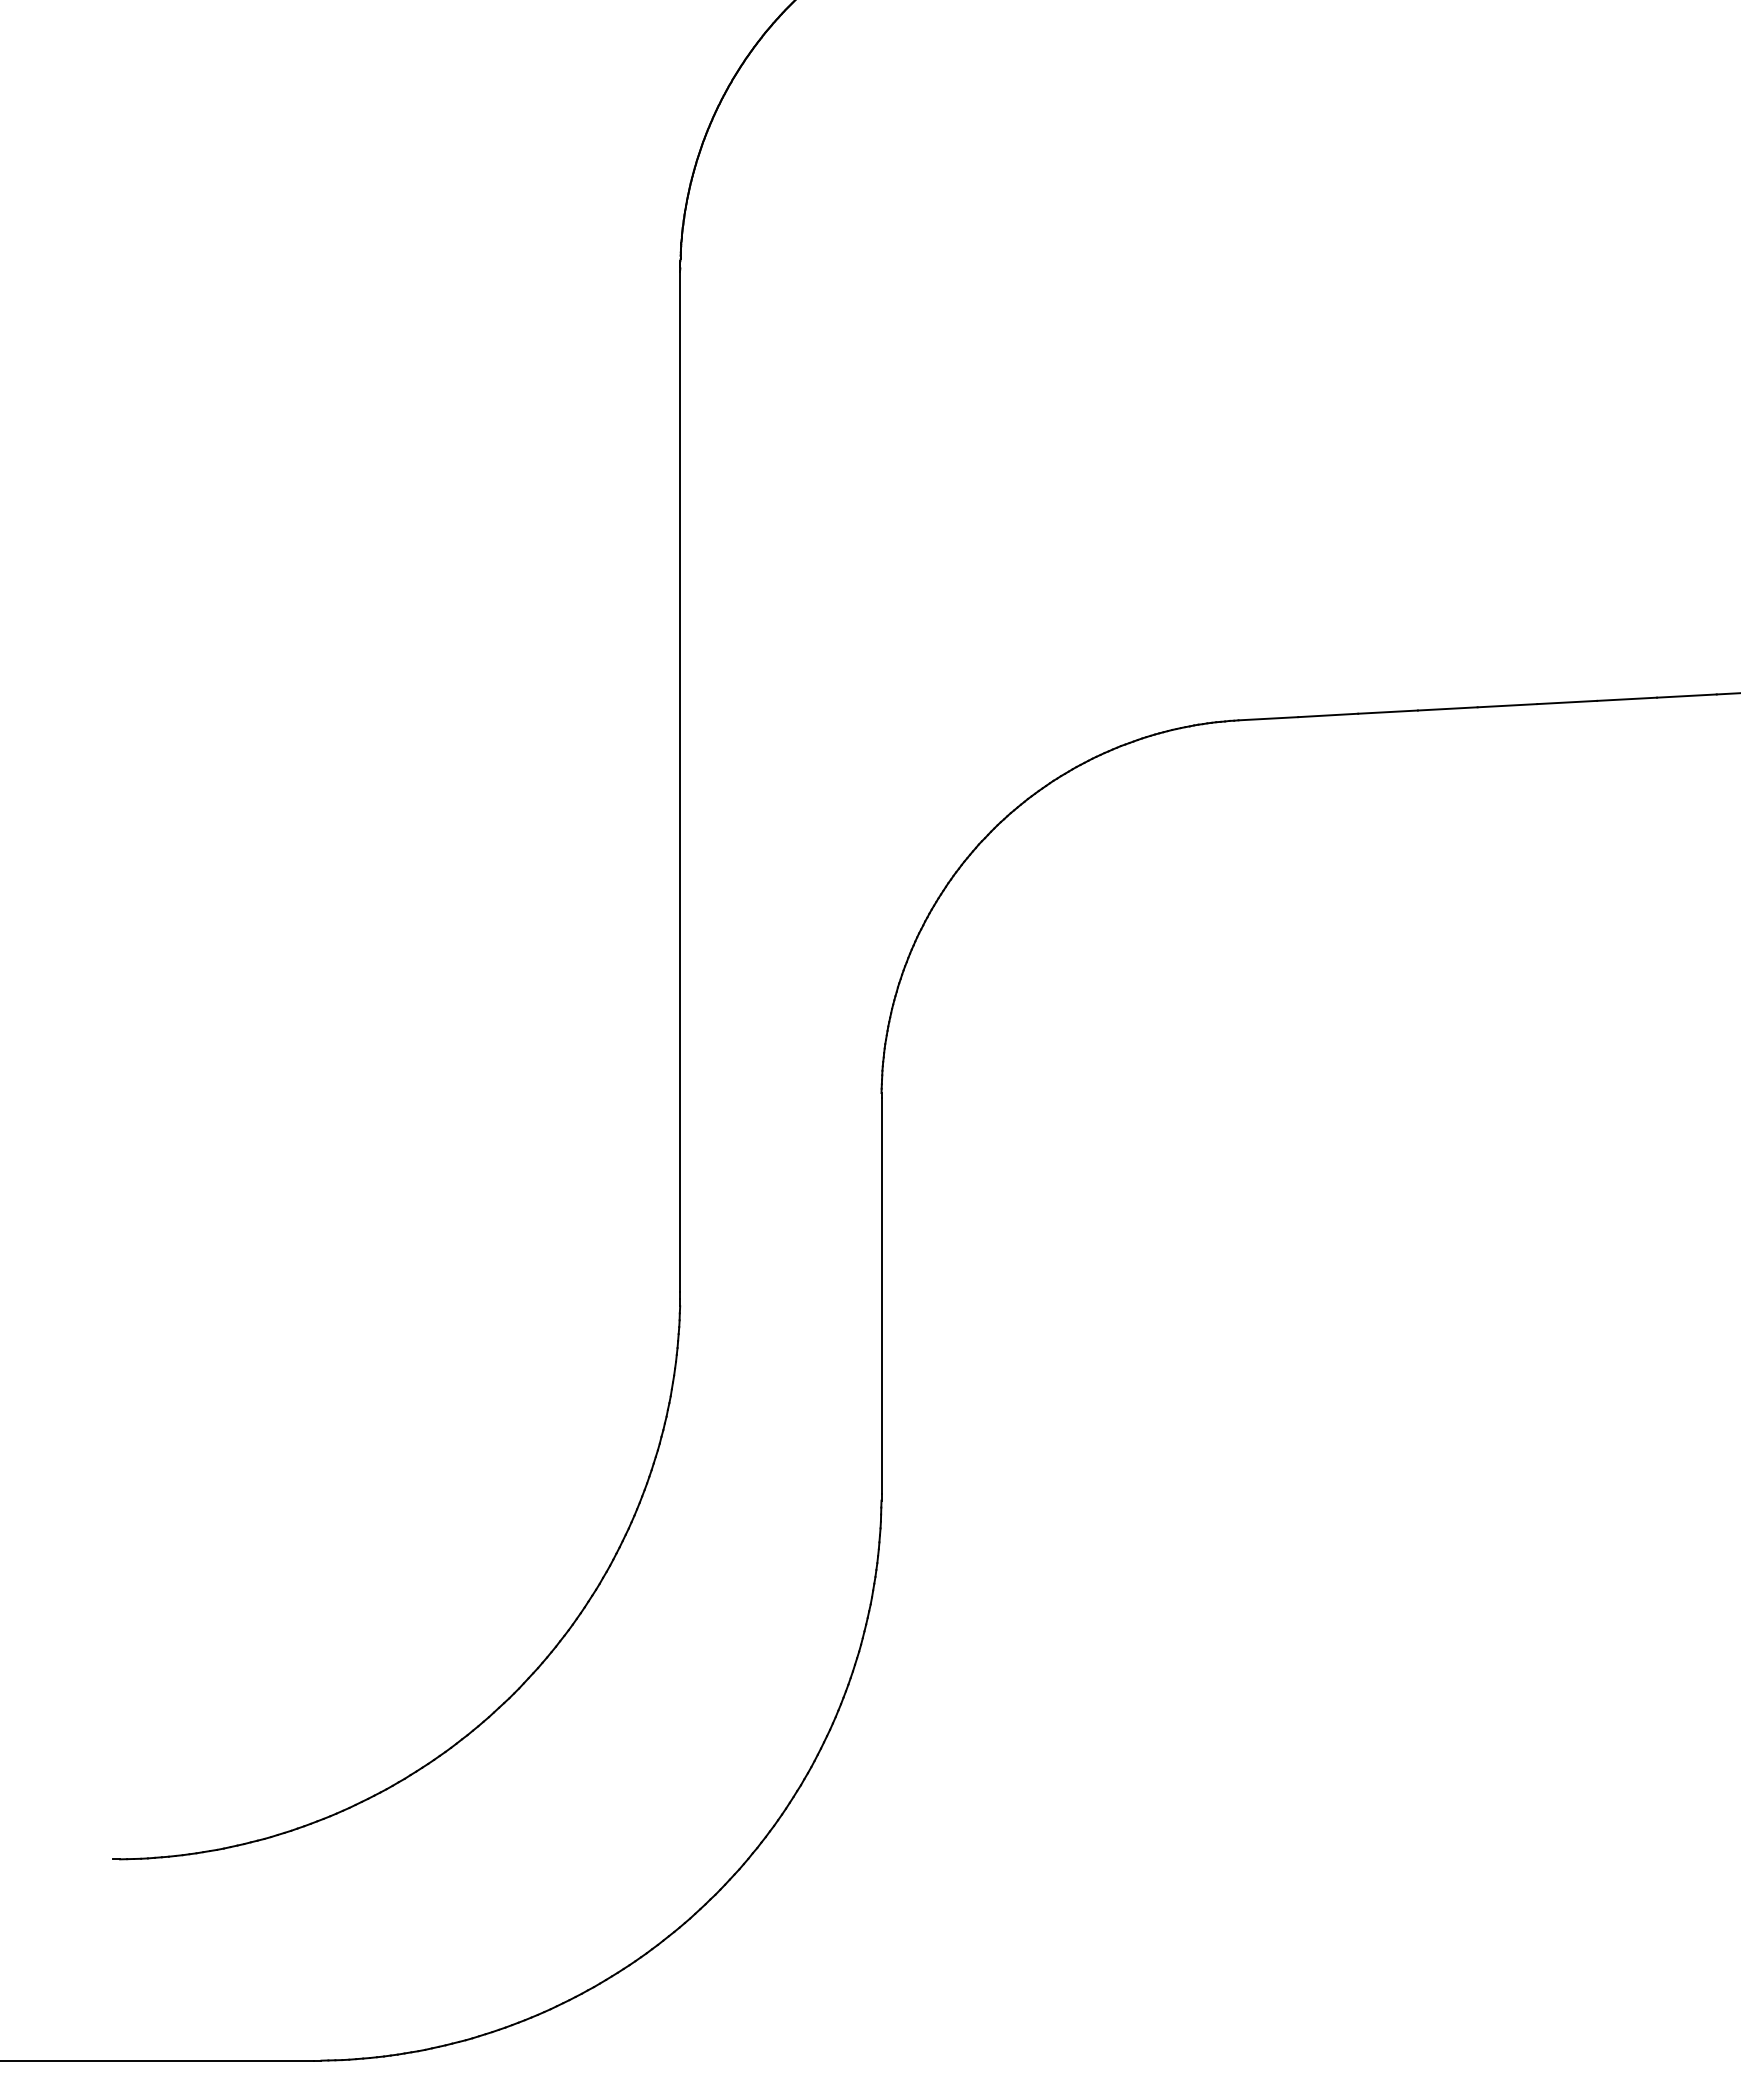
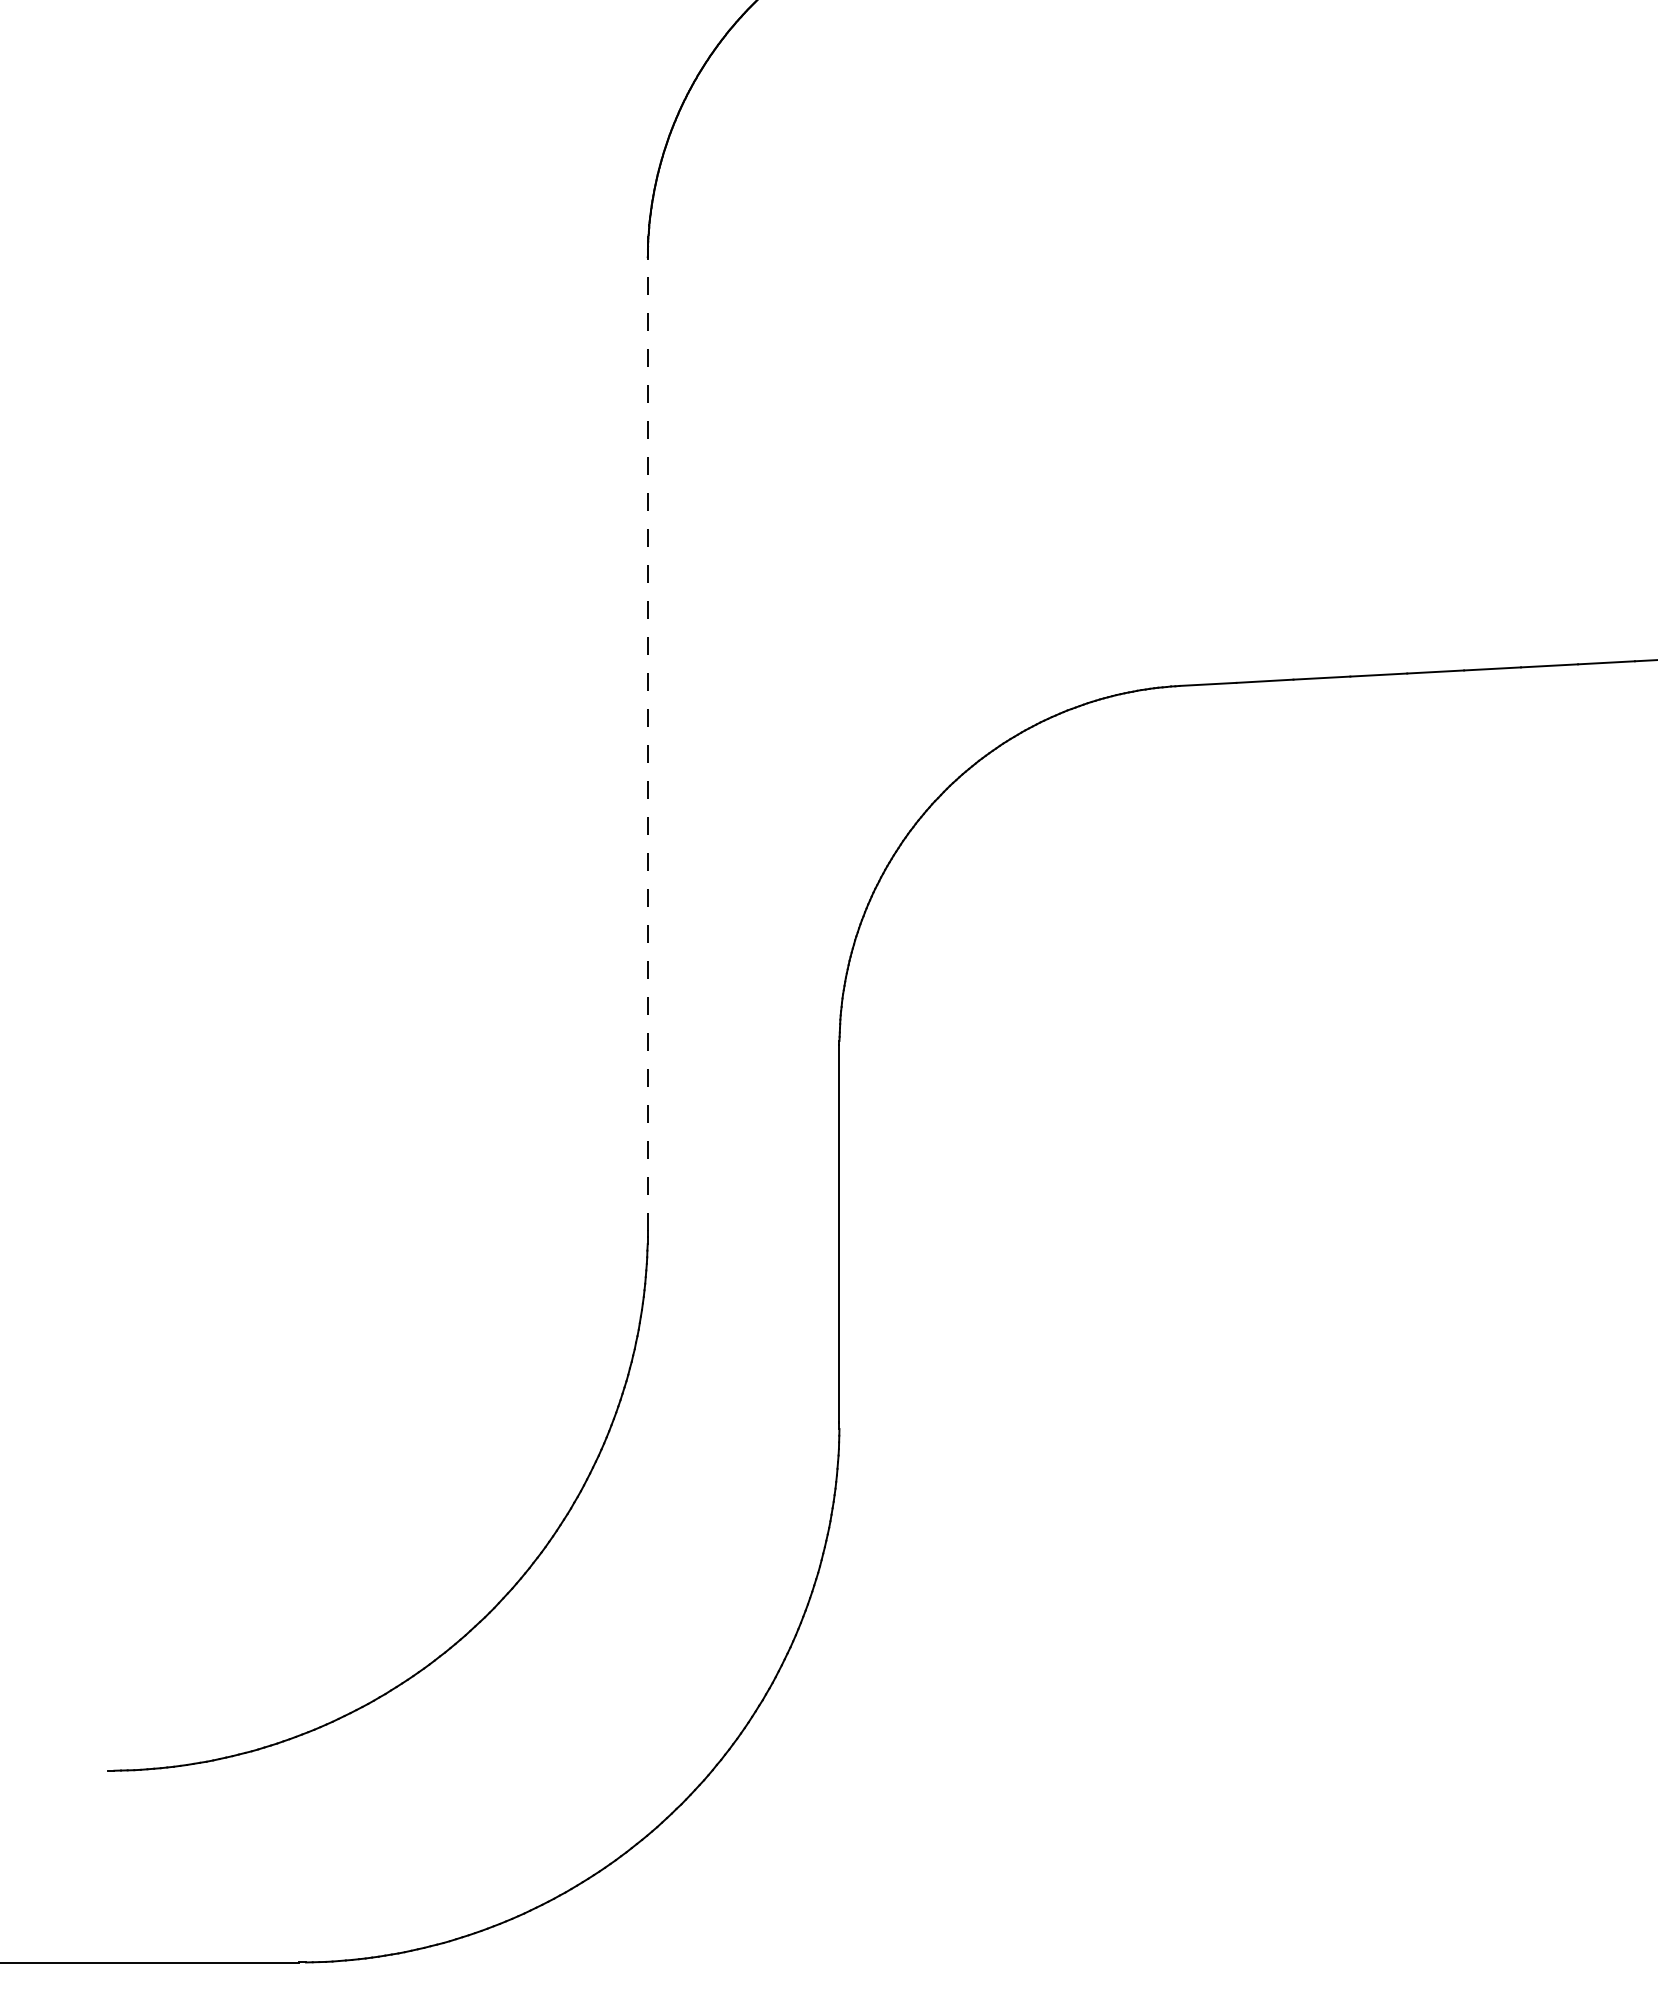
line: (680, 781) -> (648, 744), solid -> dashed

